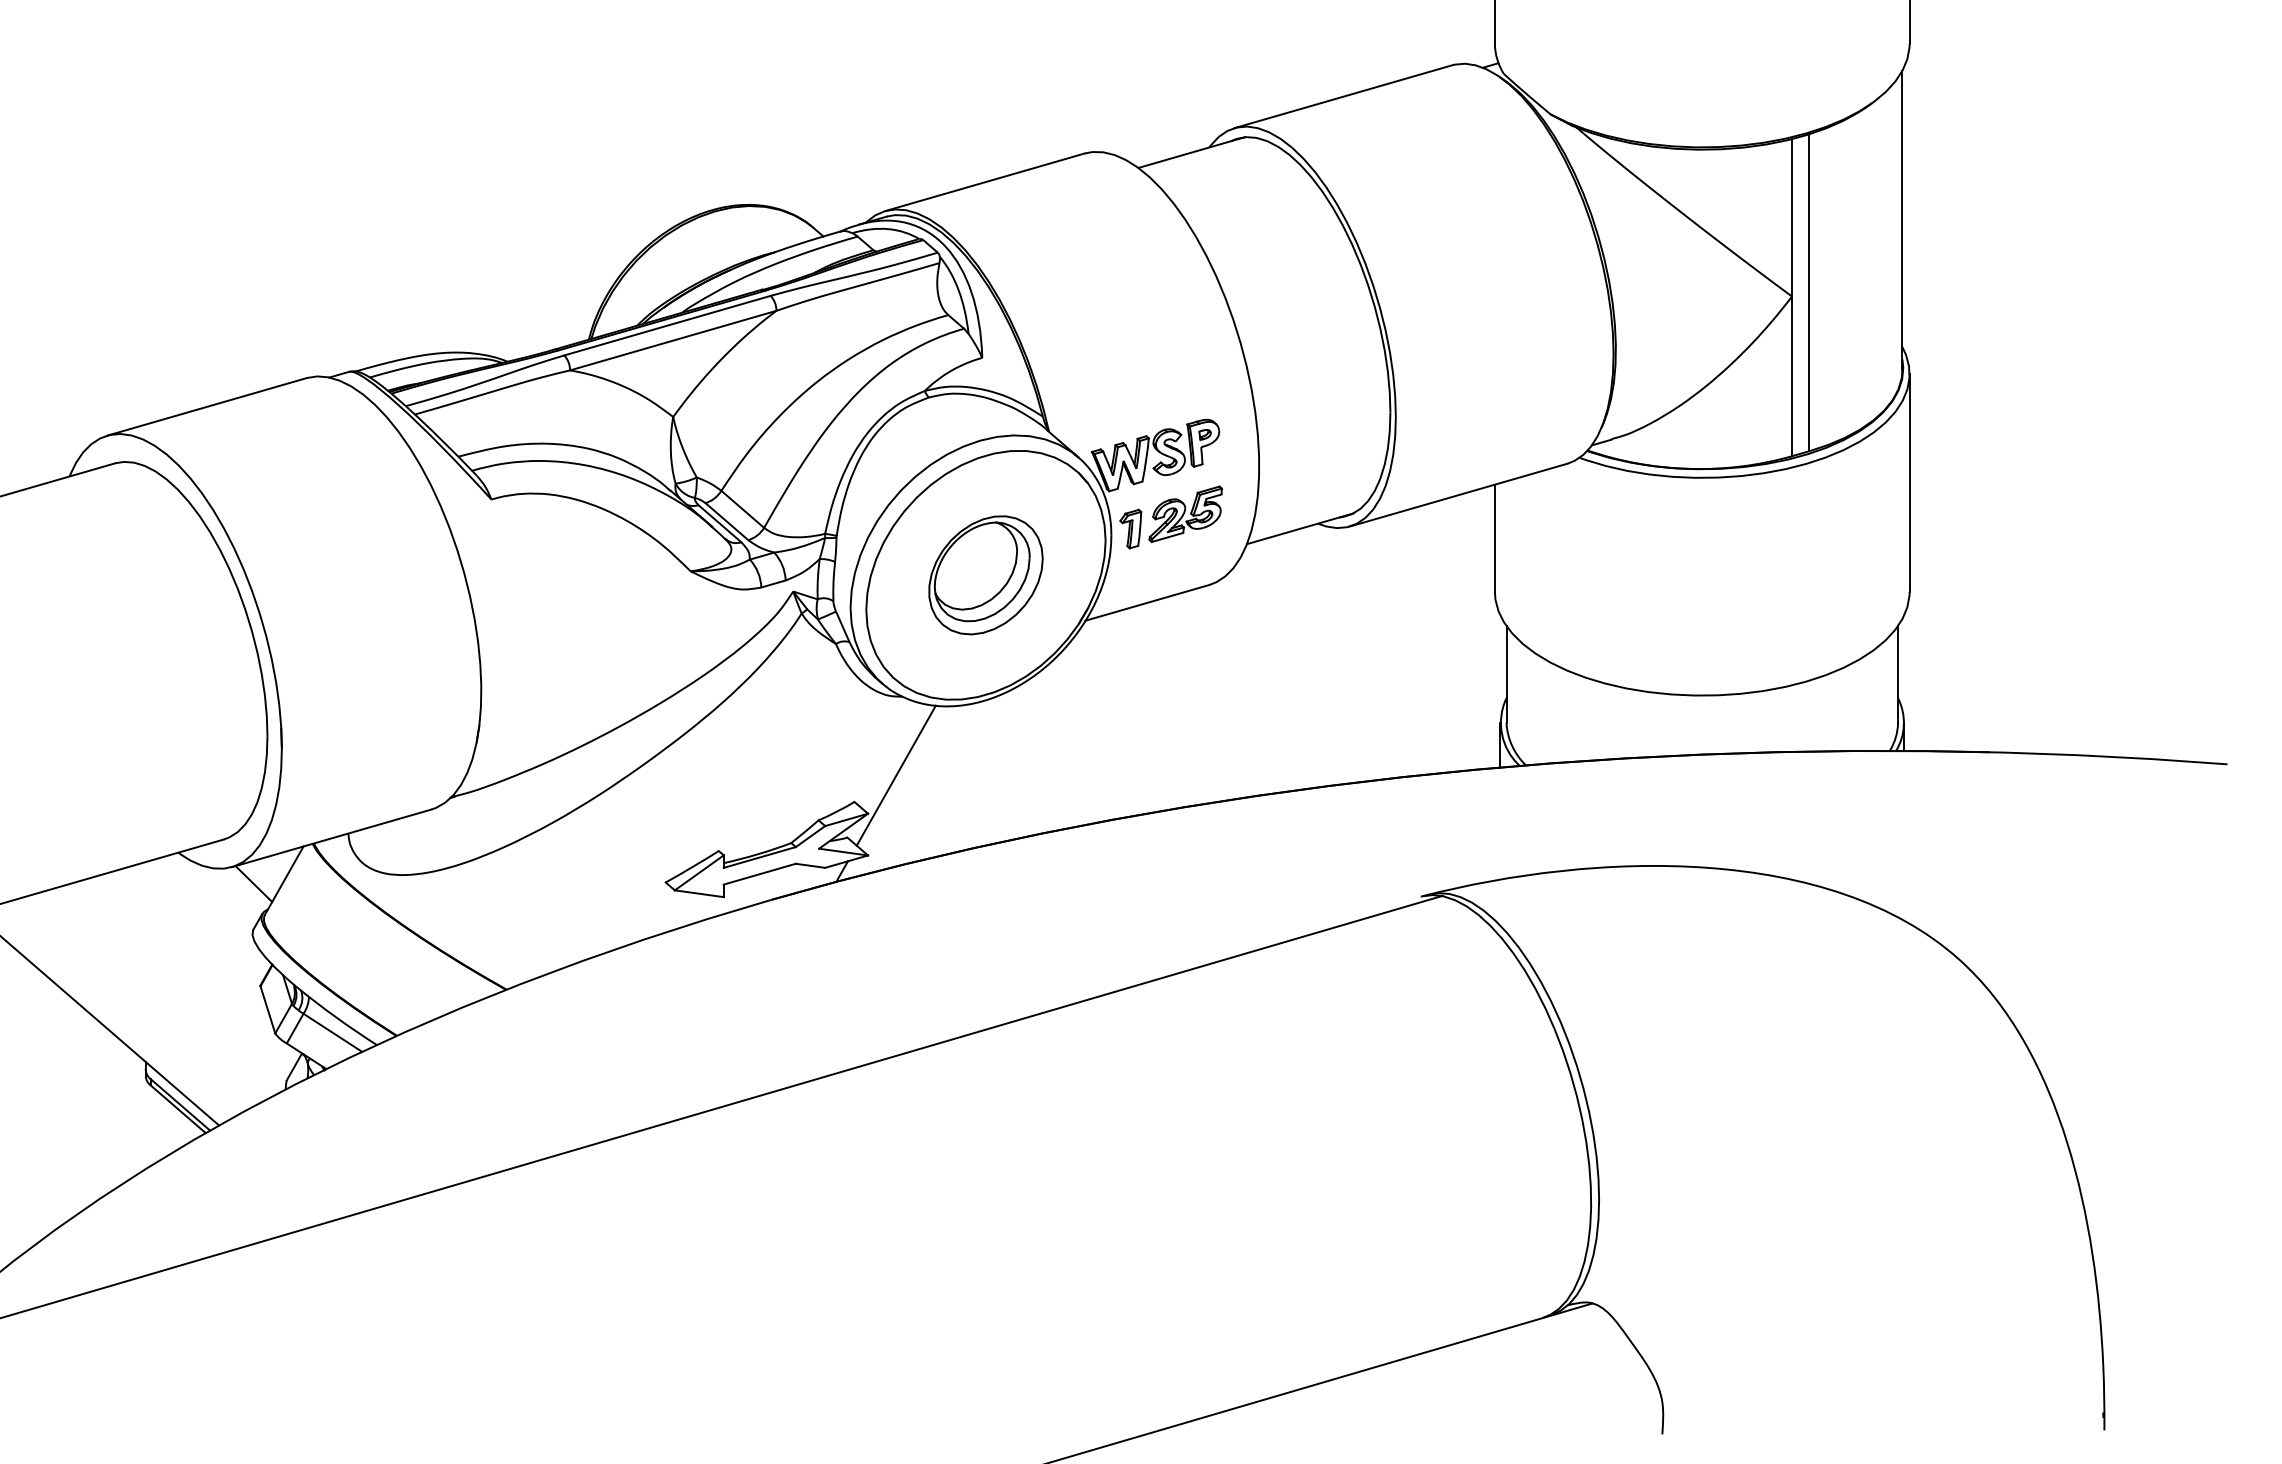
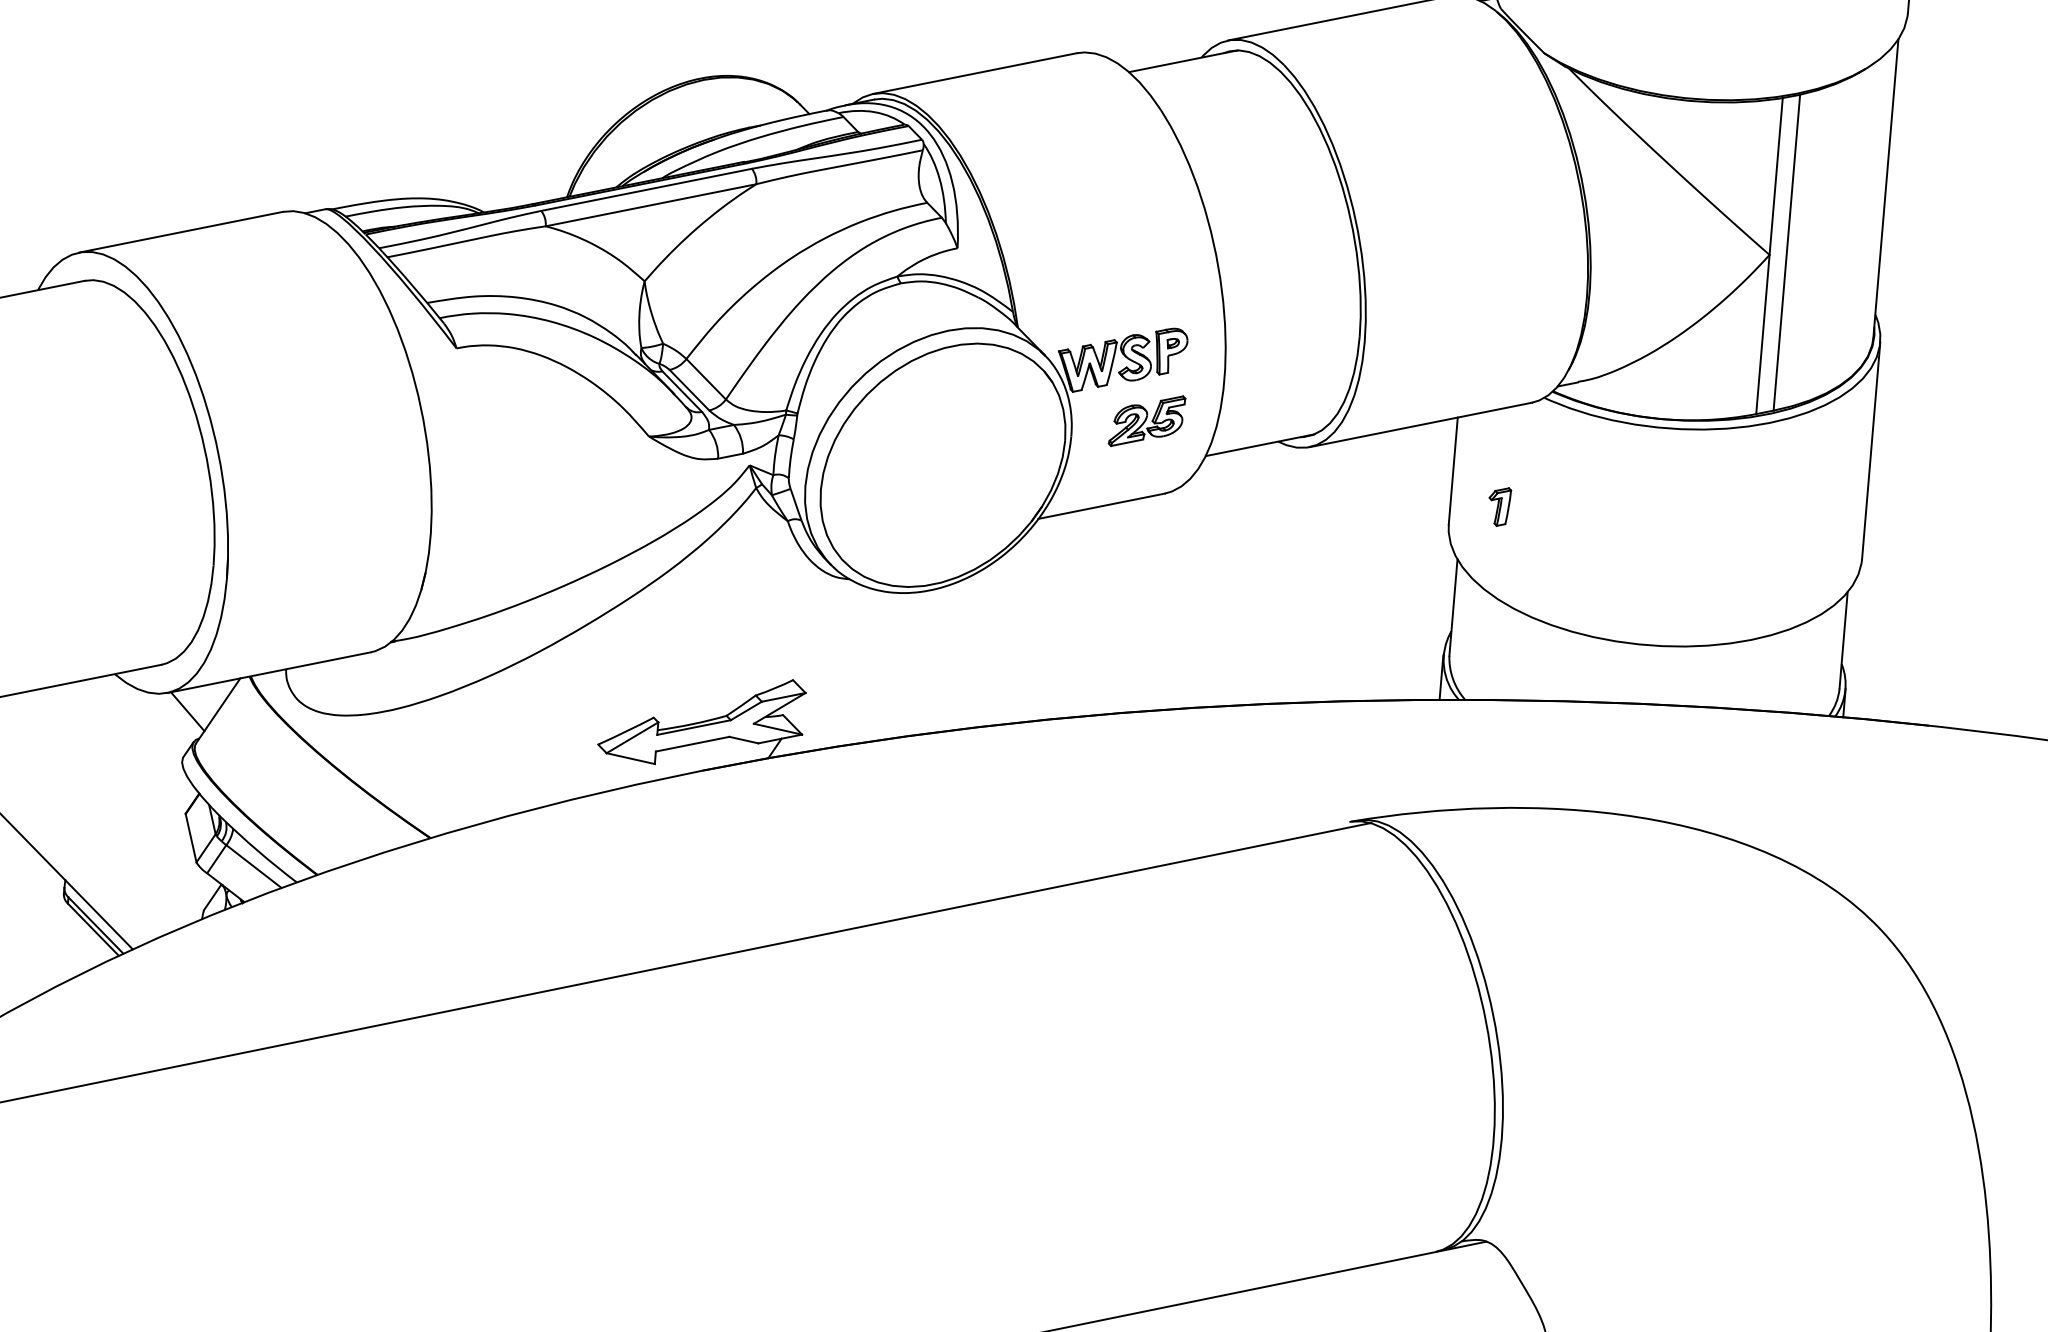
part: (1130, 528) -> (1499, 506), moved
part: (985, 575) -> (942, 465), removed
line: (895, 775) -> (836, 657), removed

